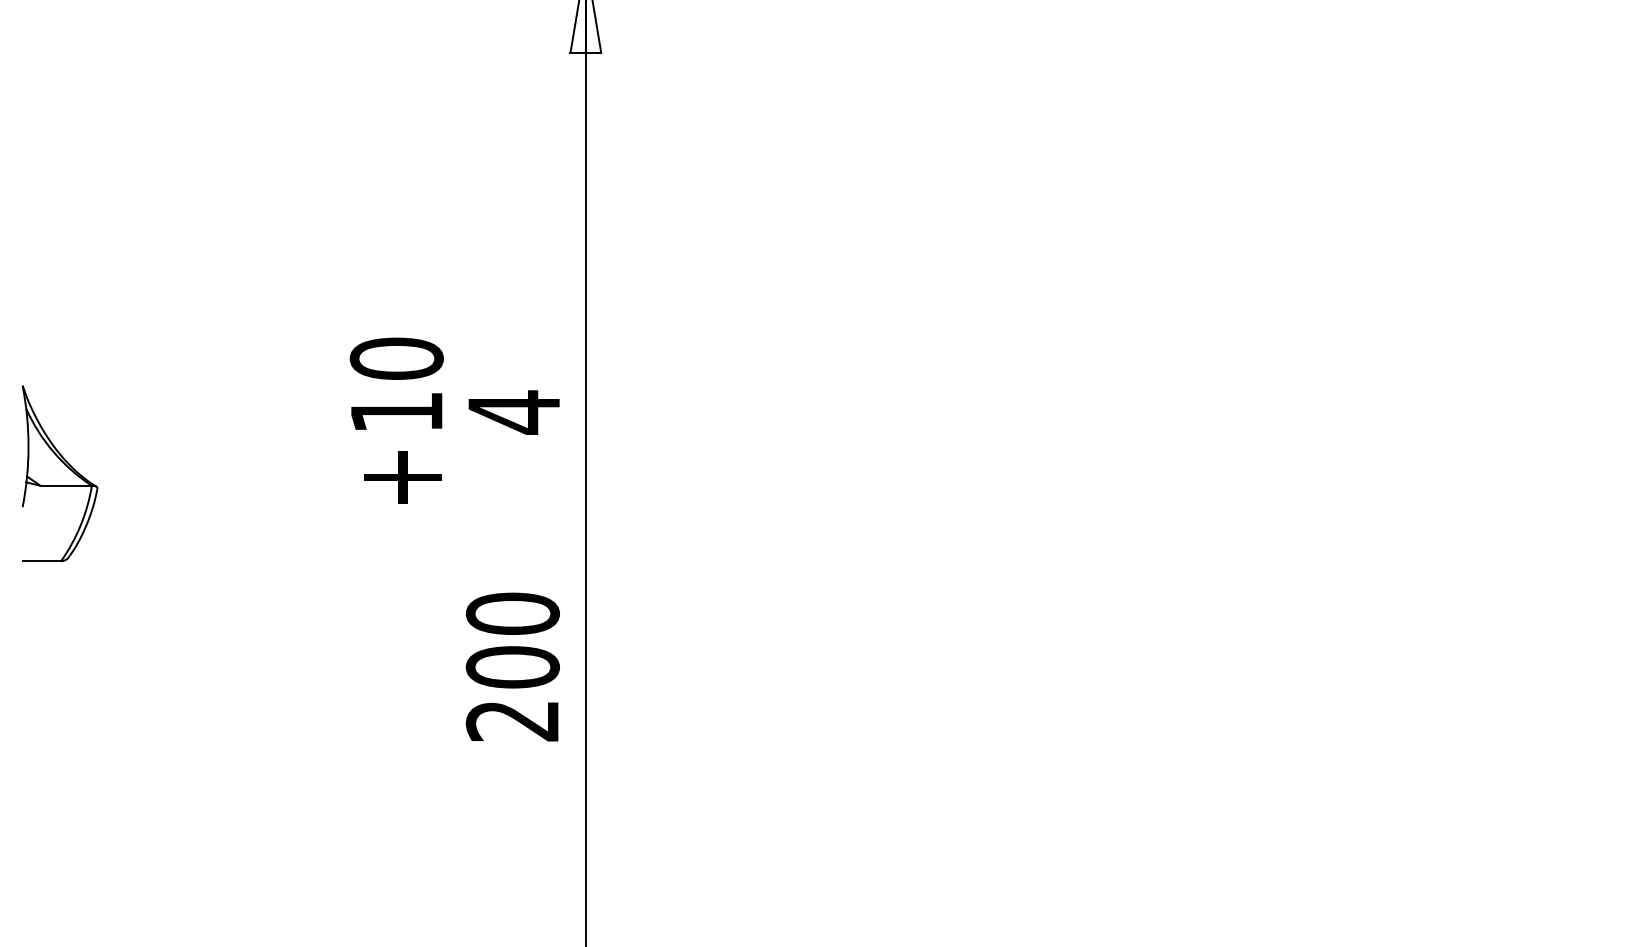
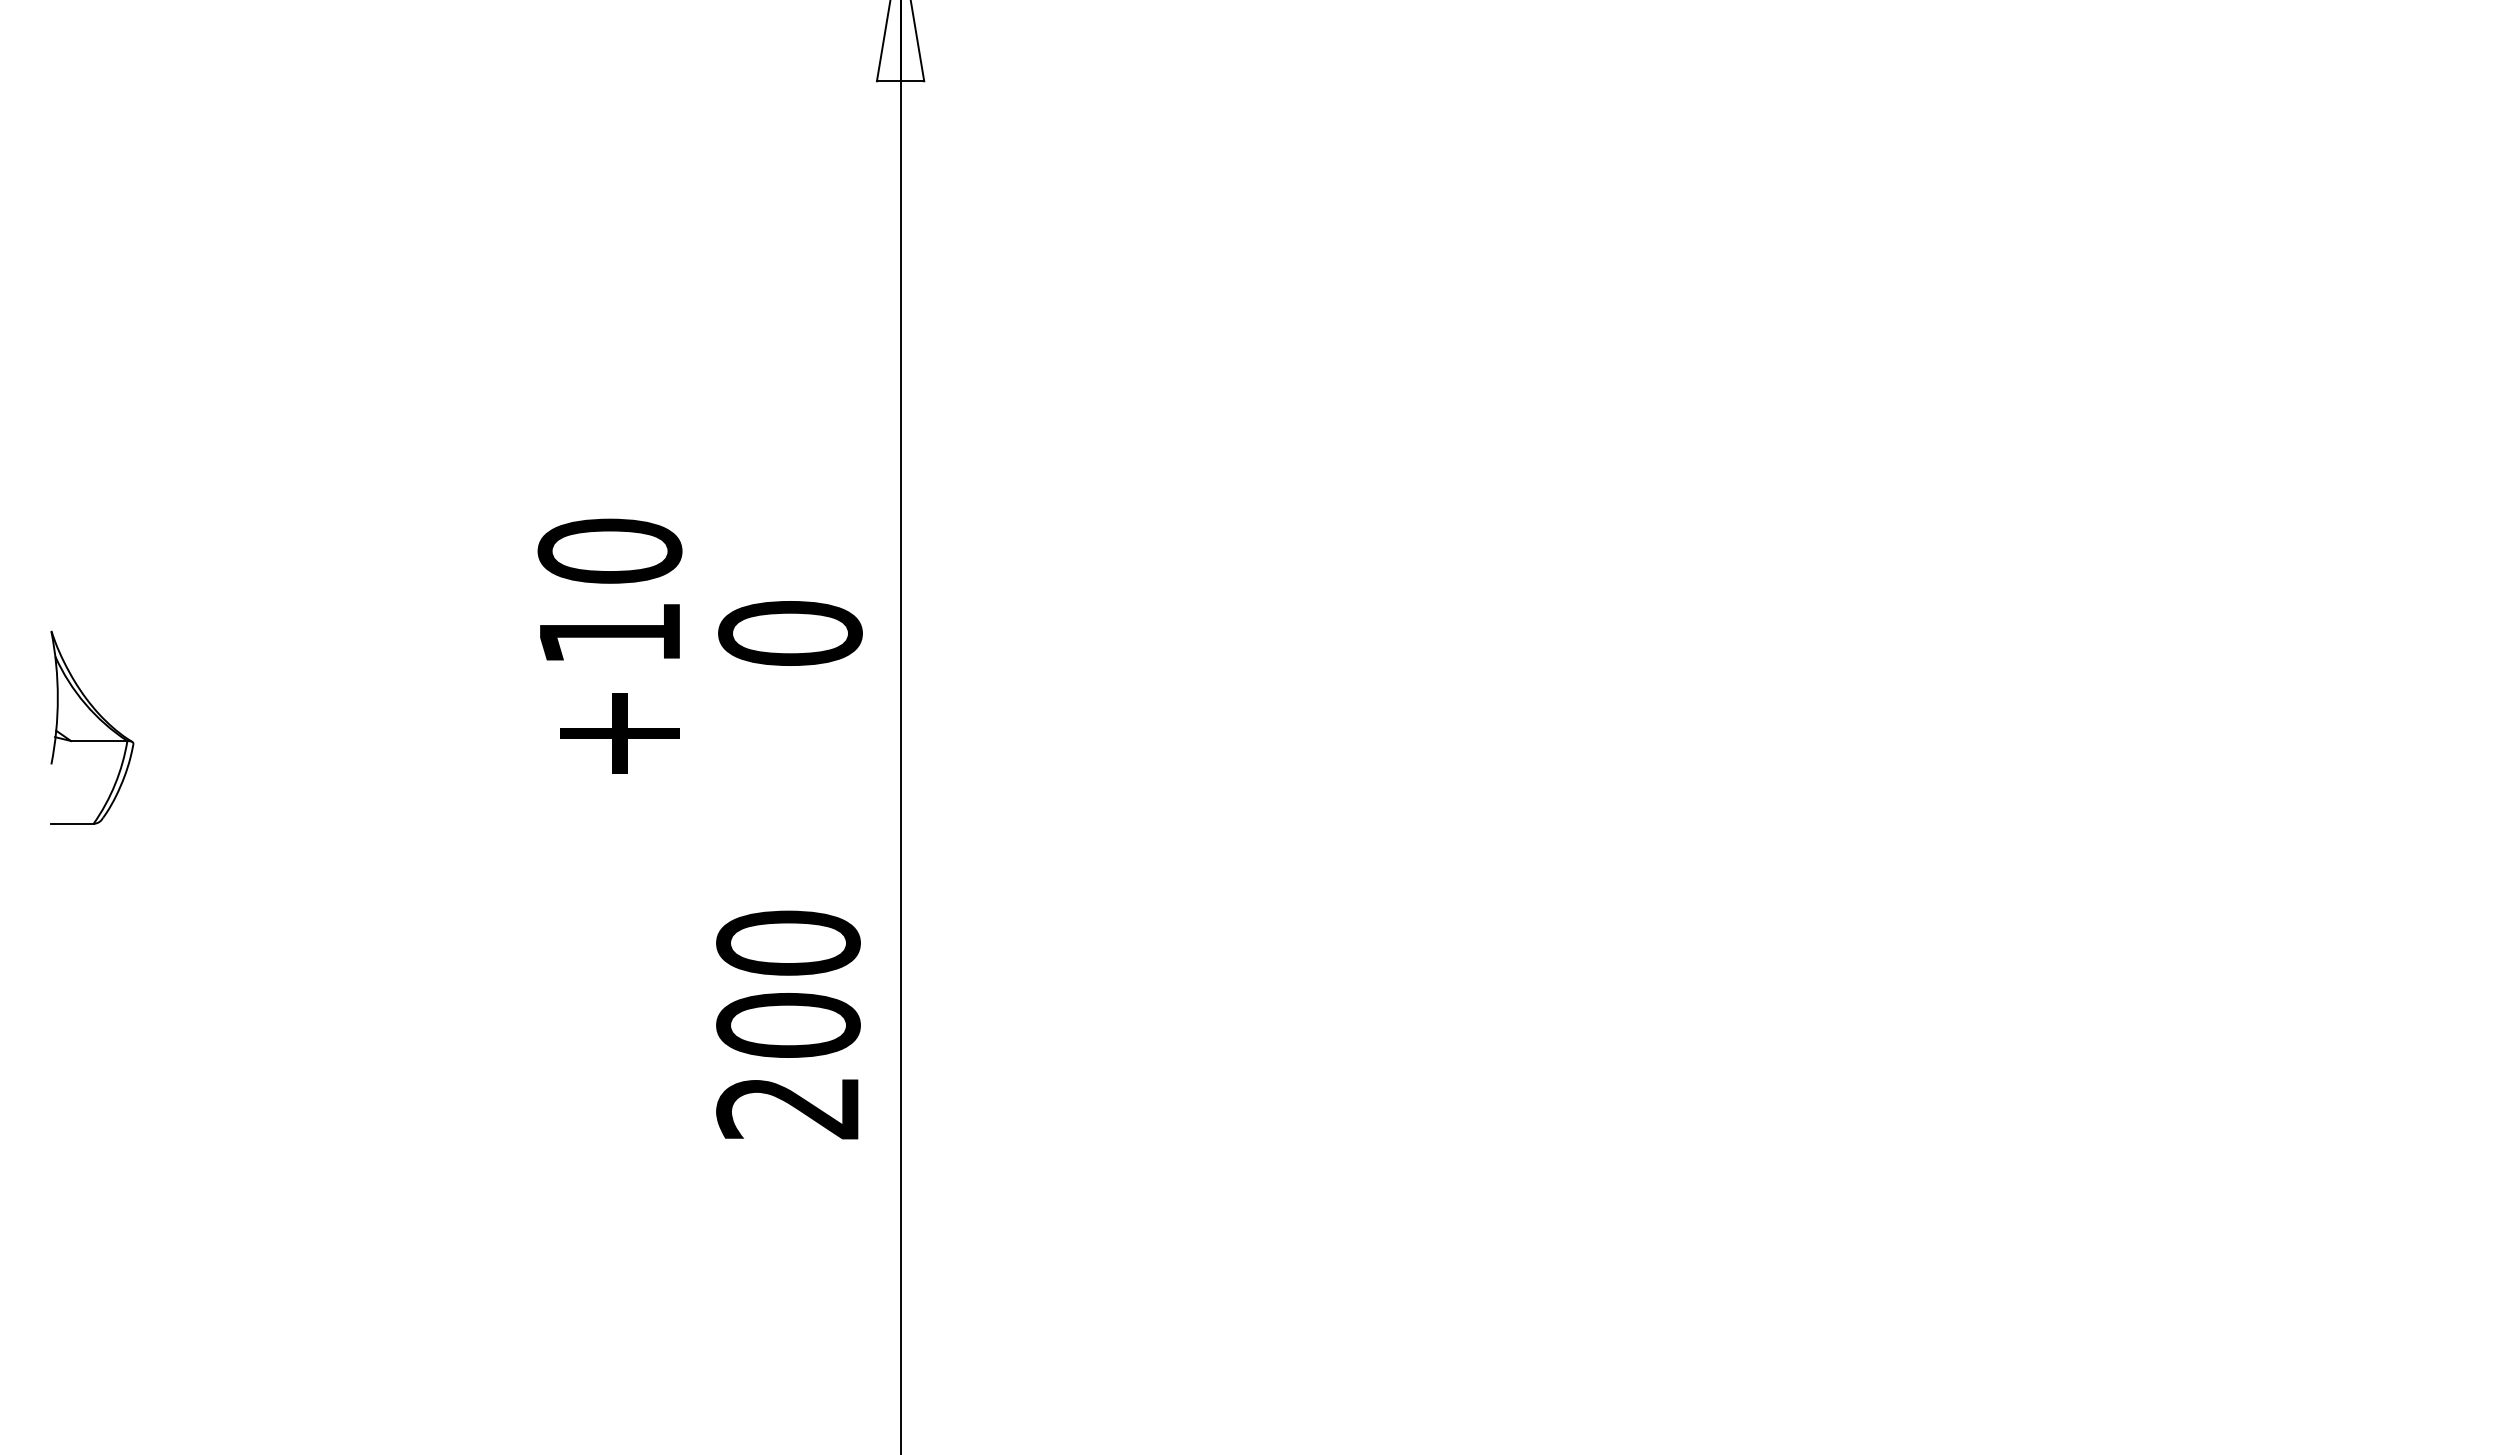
text: (514, 412) -> (790, 633), 4 -> 0
part: (59, 473) -> (91, 727), size x0.71

